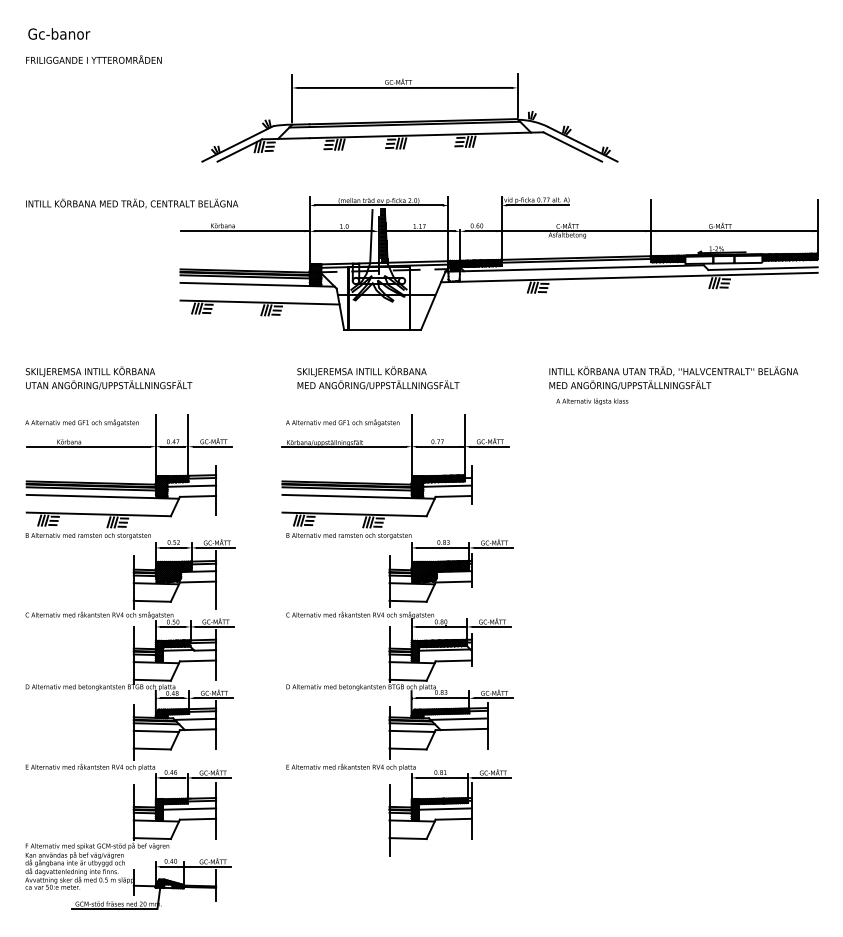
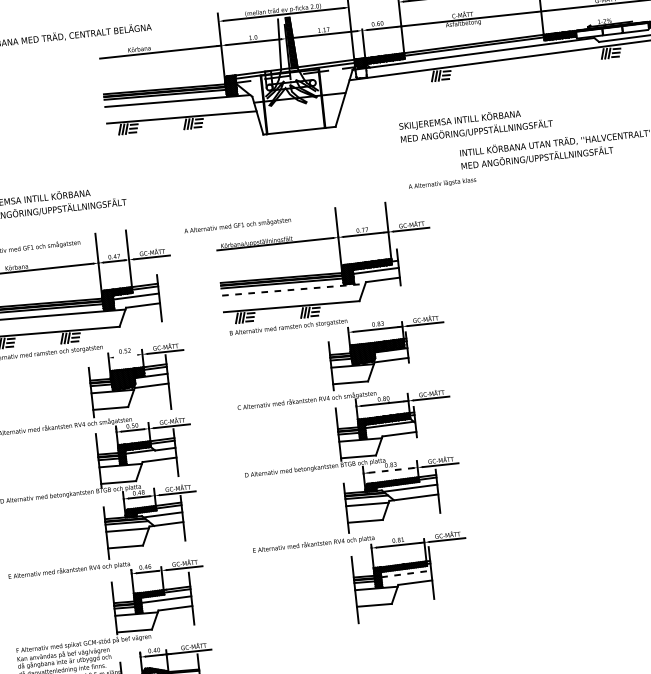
text: (378, 377) -> (476, 123), moved
text: (592, 401) -> (442, 183), moved
text: (342, 422) -> (237, 225), moved
line: (359, 496) -> (294, 289), solid -> dashed
line: (173, 547) -> (125, 355), removed
line: (443, 698) -> (393, 470), solid -> dashed
line: (445, 809) -> (406, 574), solid -> dashed

